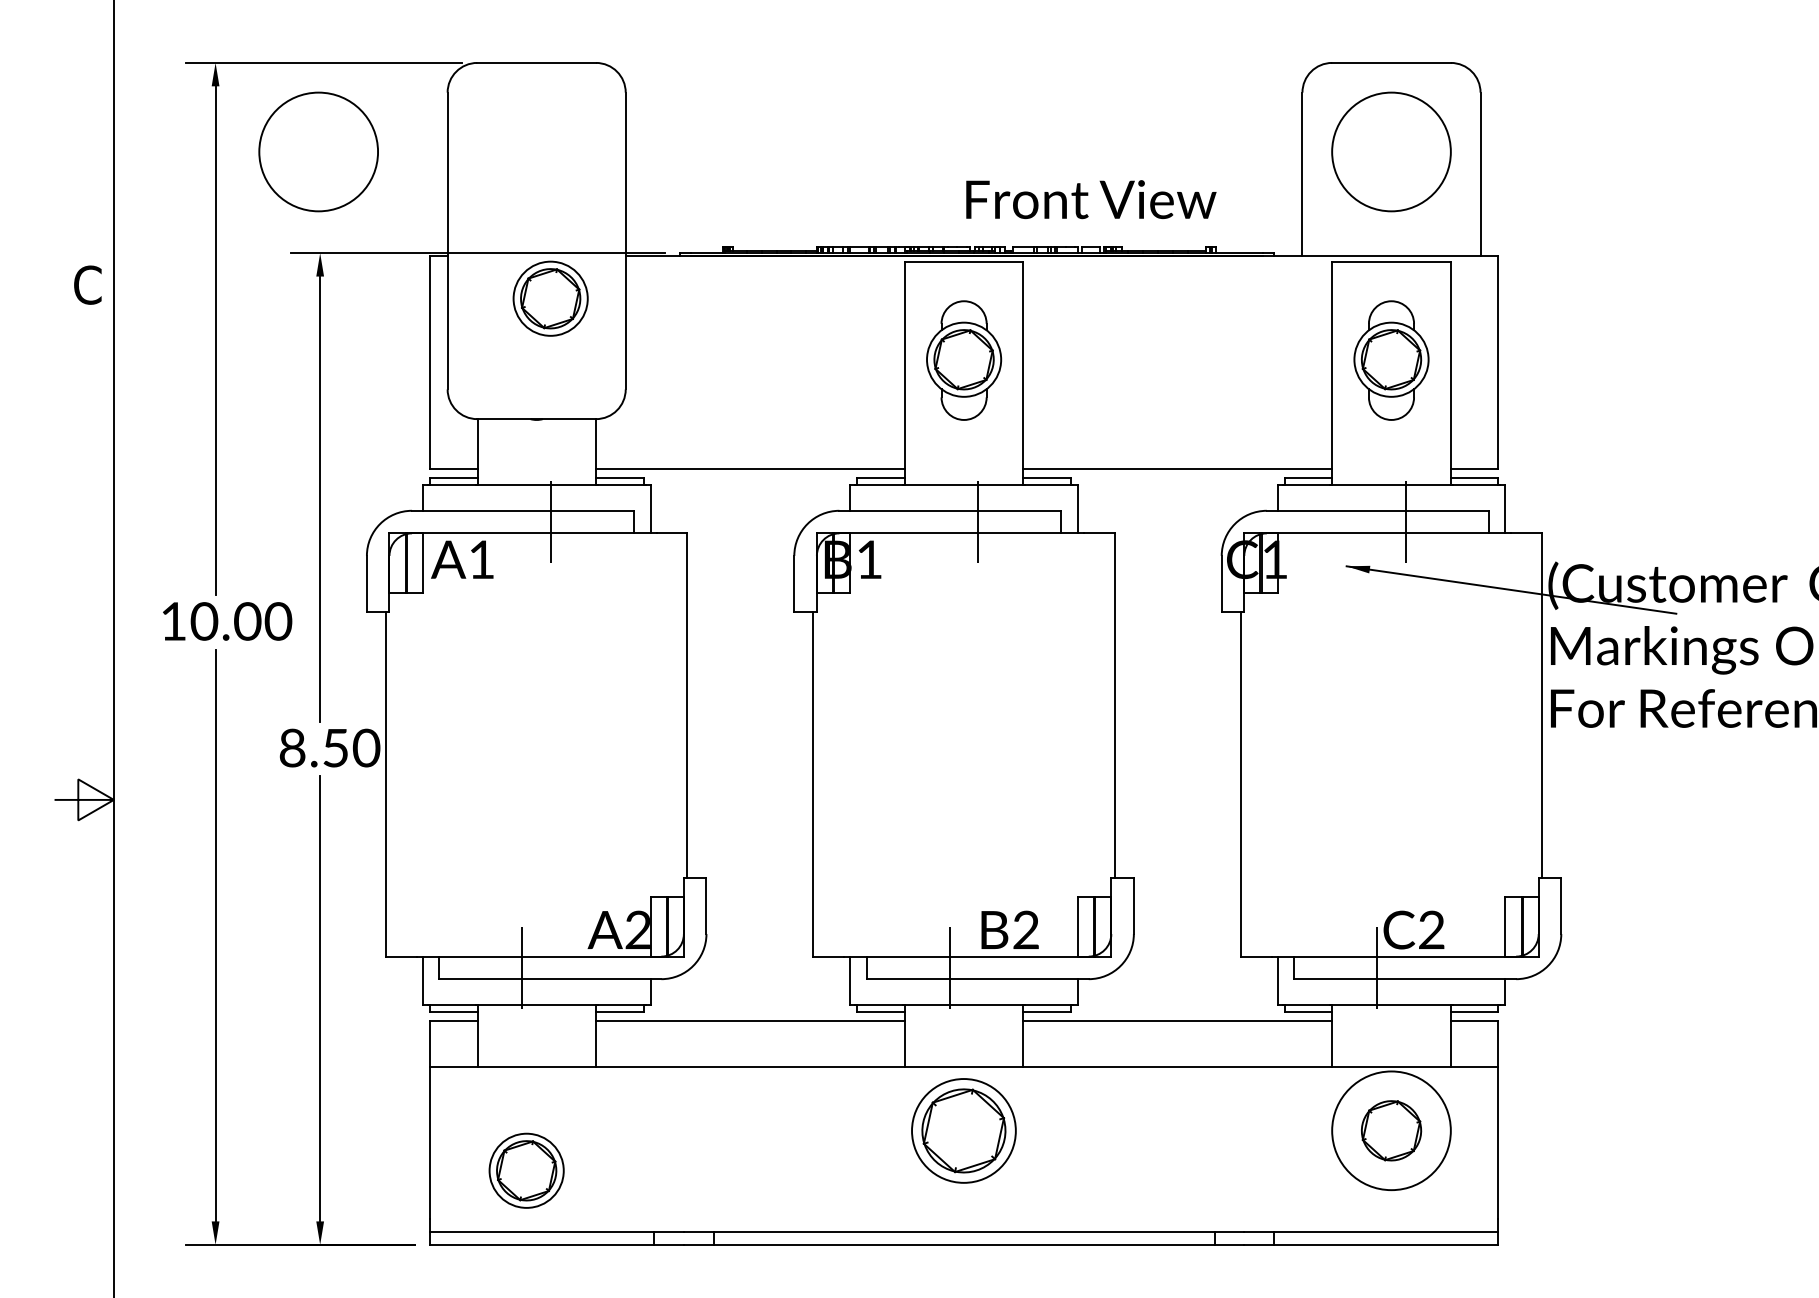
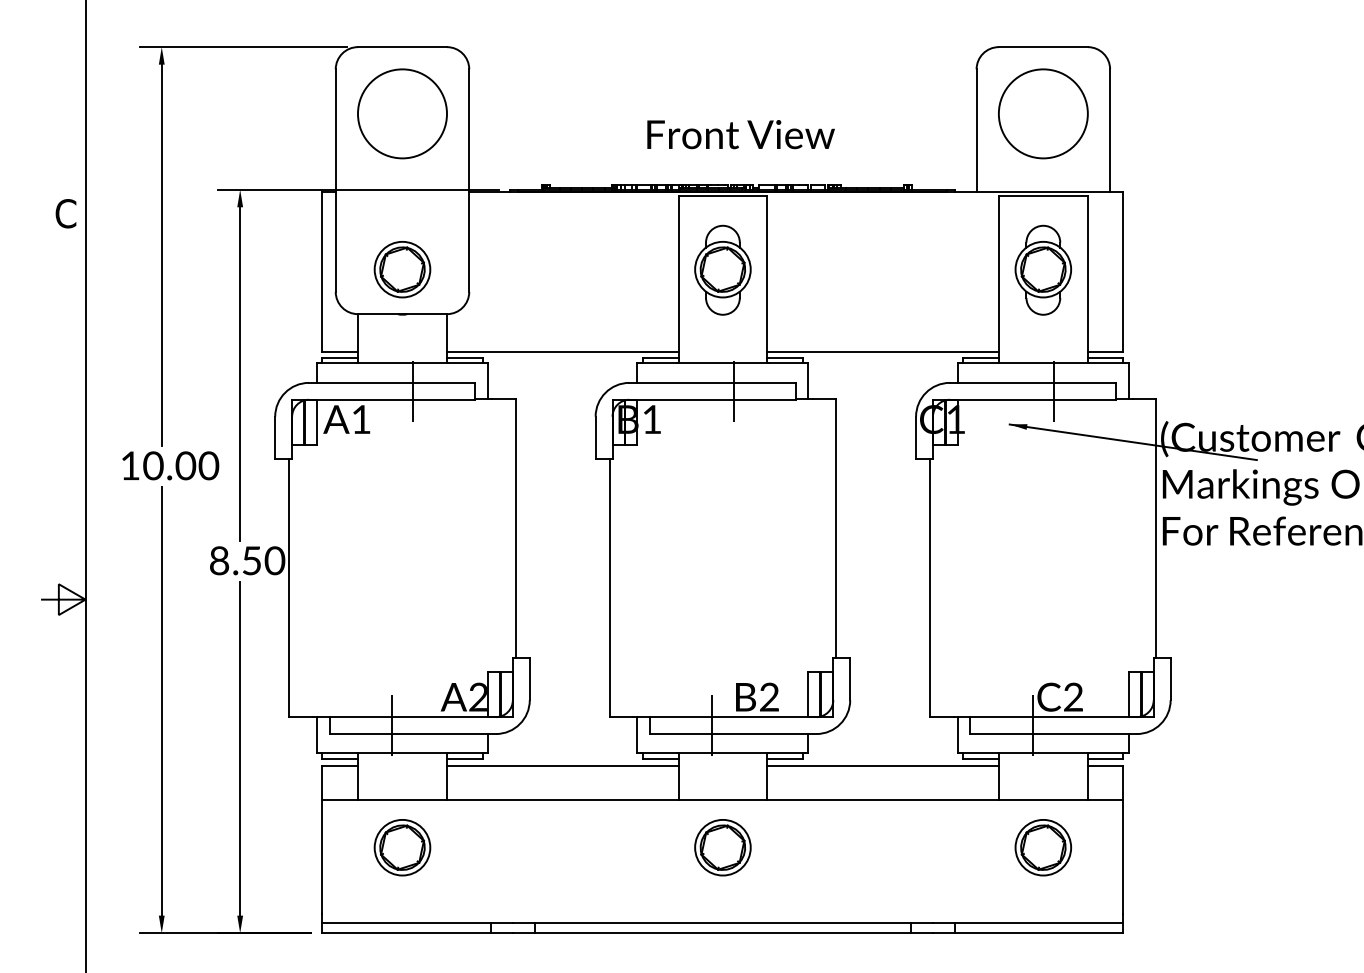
circle: (318, 151) -> (402, 113), moved
text: (1091, 199) -> (741, 134), moved
part: (550, 298) -> (402, 269), moved
part: (964, 1130) -> (723, 847), size x0.71
circle: (1391, 1130) -> (1043, 847), size x0.62
part: (526, 1170) -> (402, 847), moved

